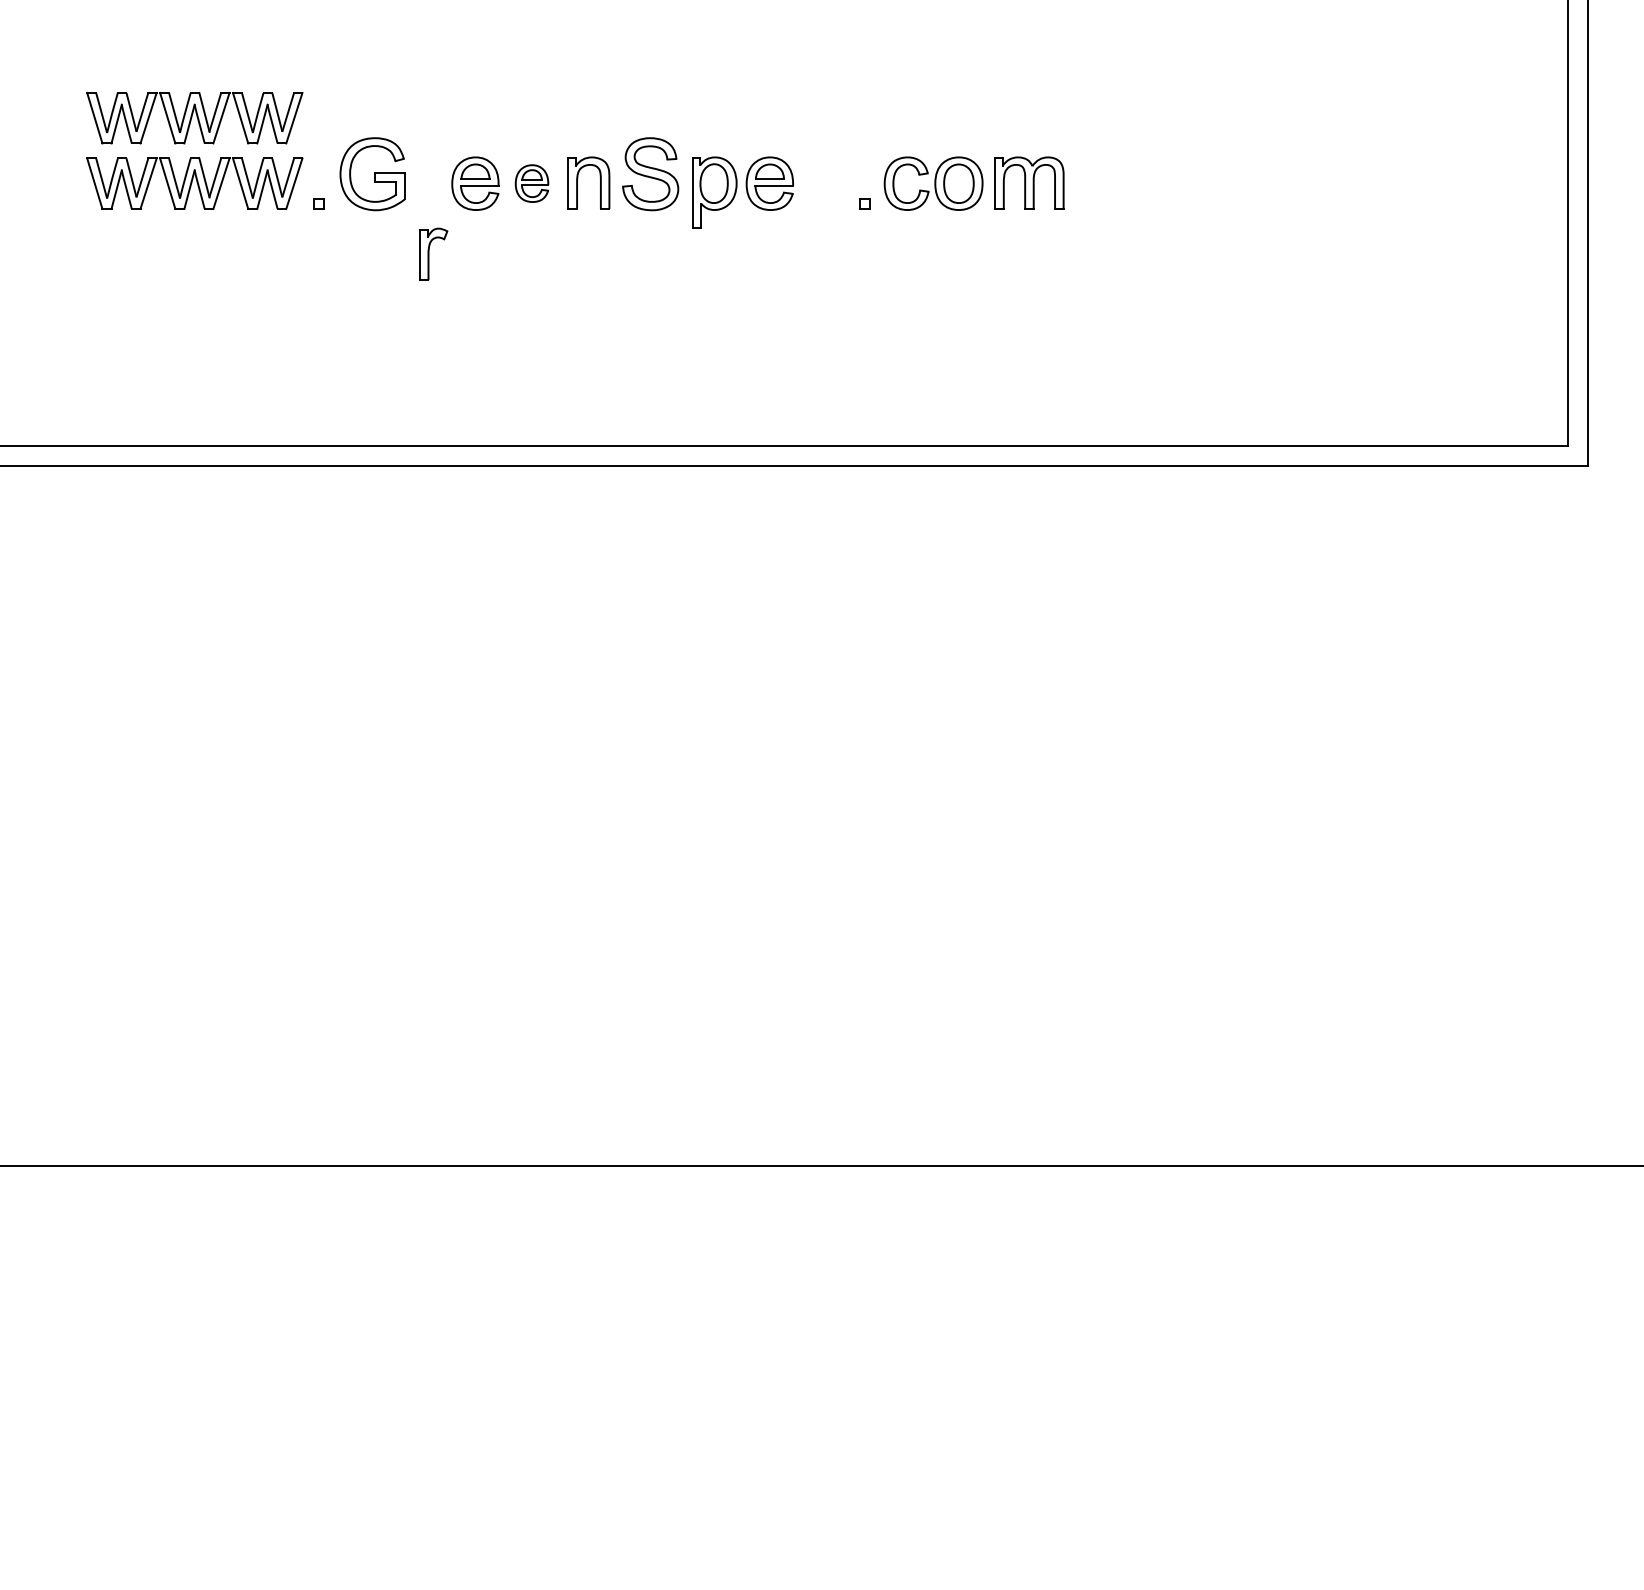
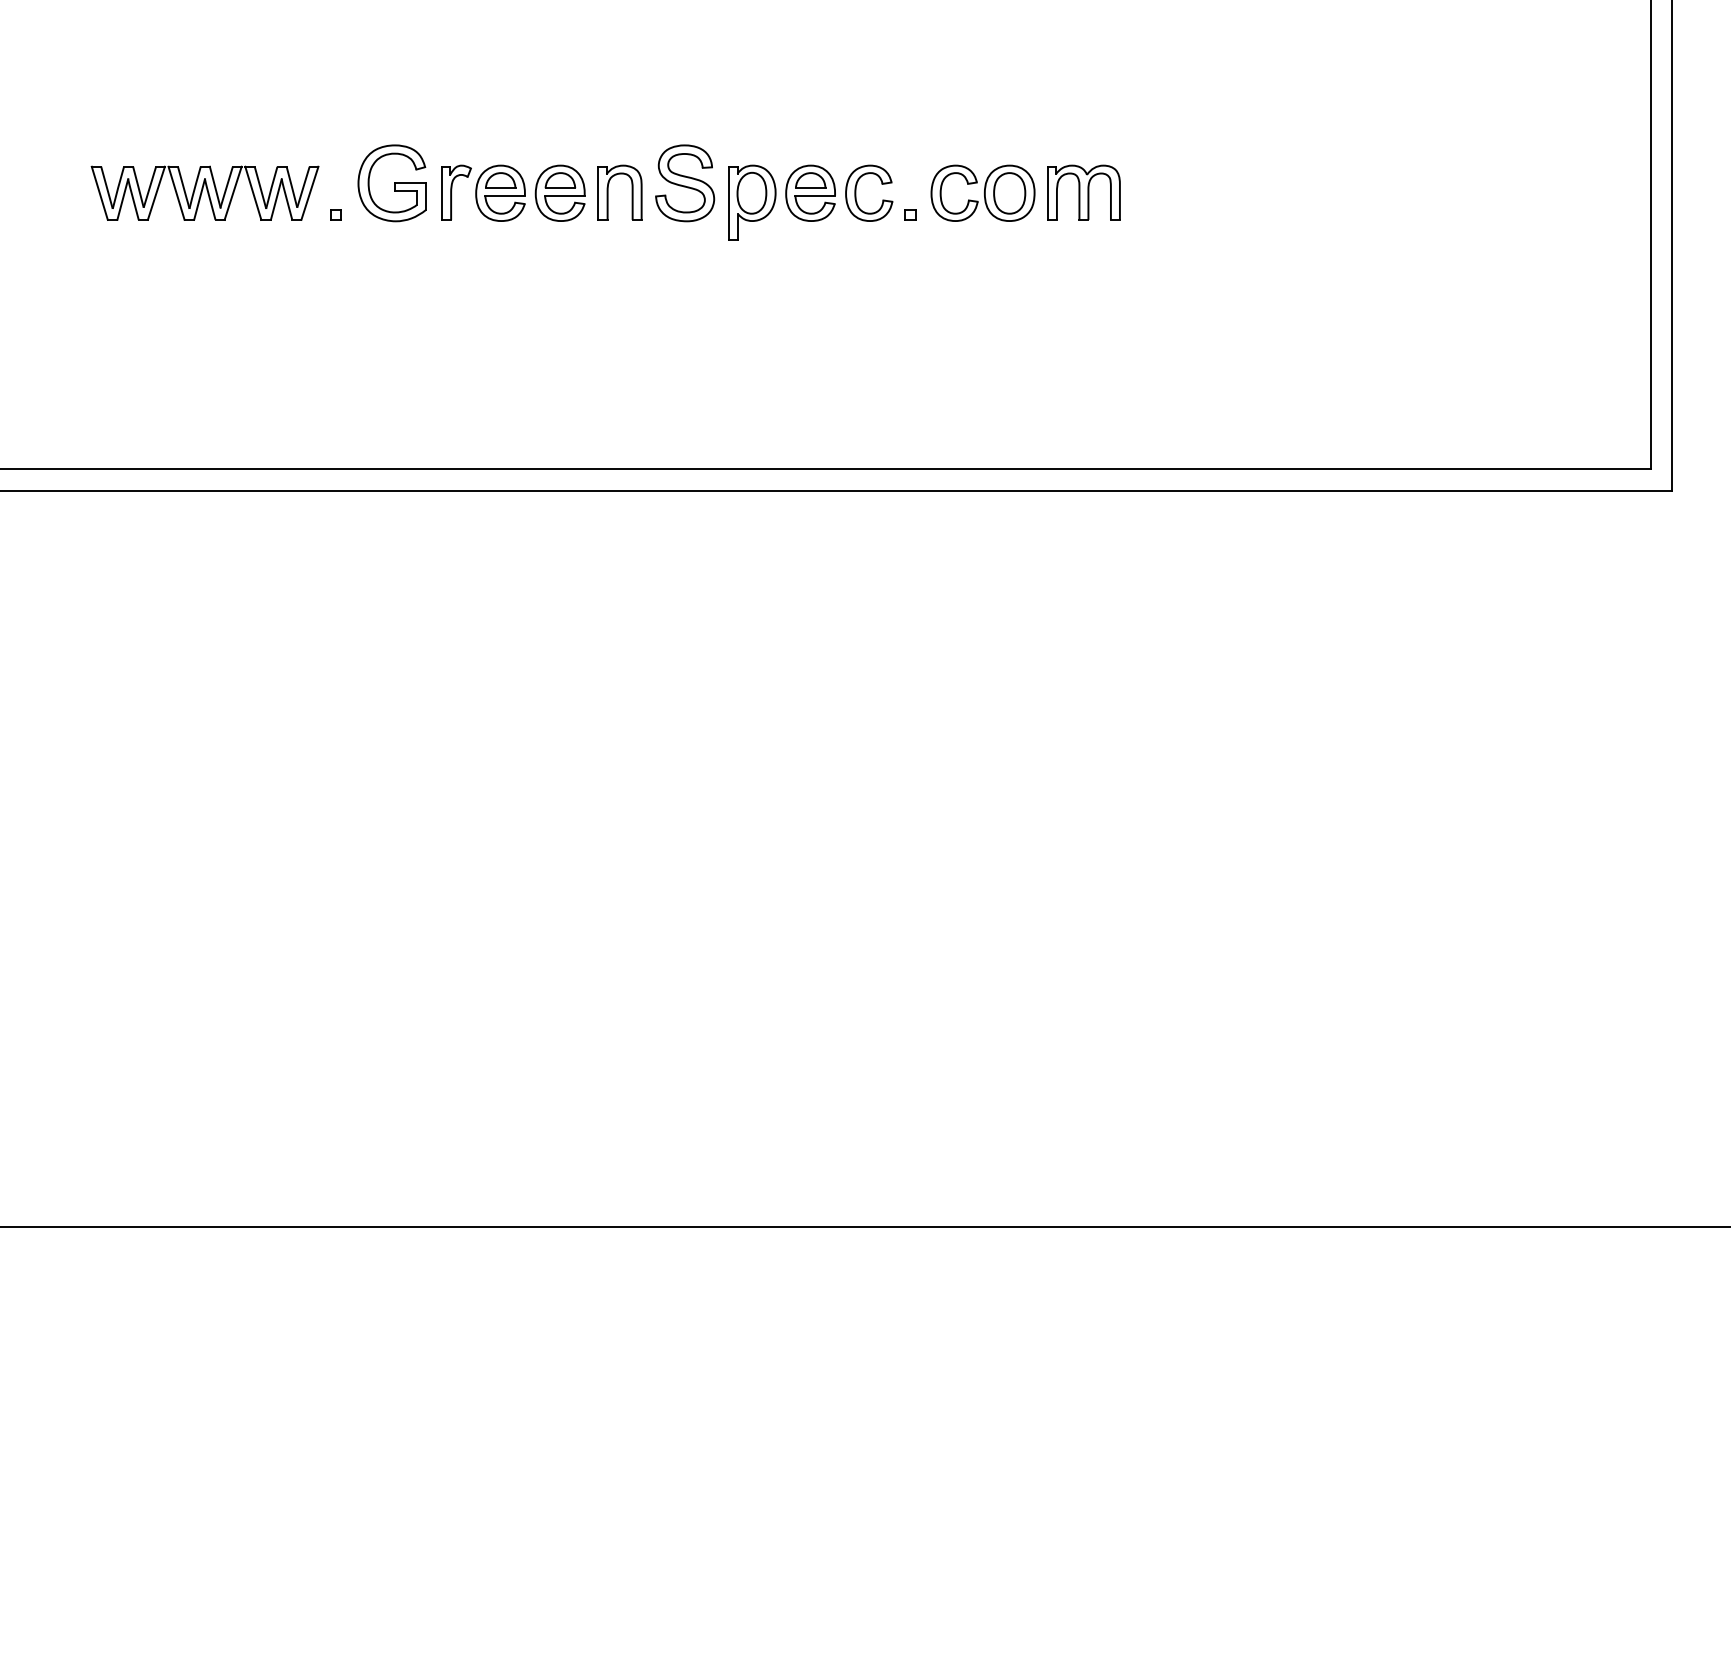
part: (194, 117) -> (204, 123), removed
part: (531, 182) -> (559, 192), size x1.43
part: (813, 182) -> (856, 192), added
part: (433, 254) -> (456, 192), moved

